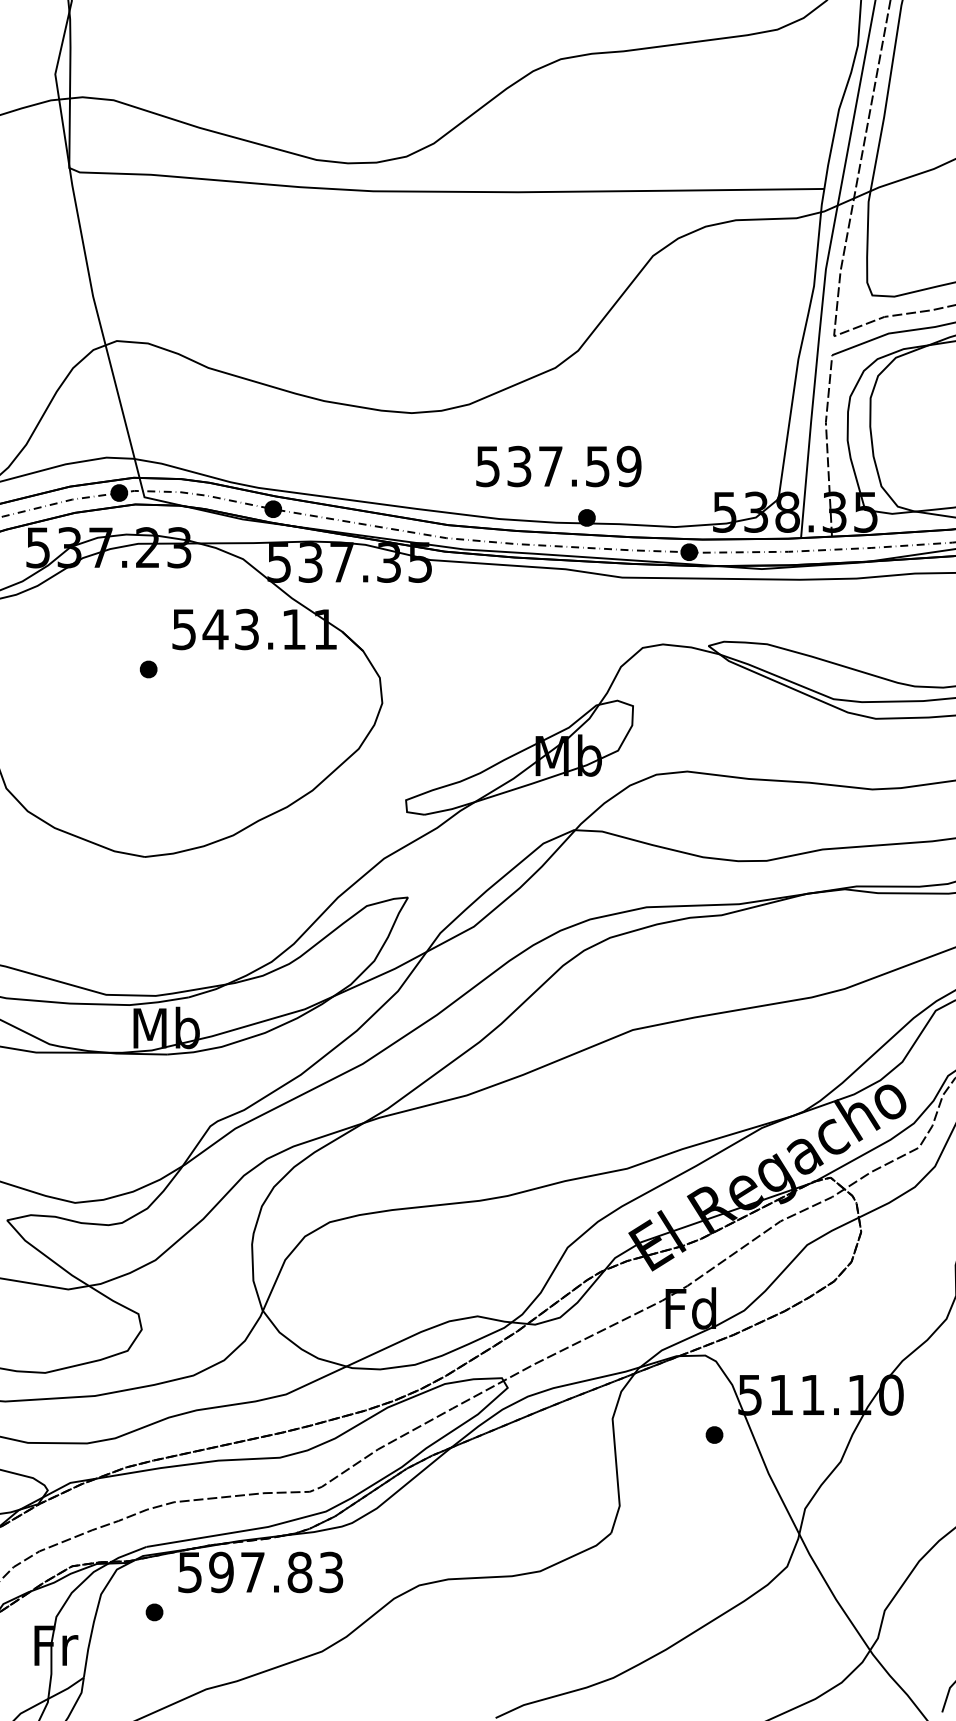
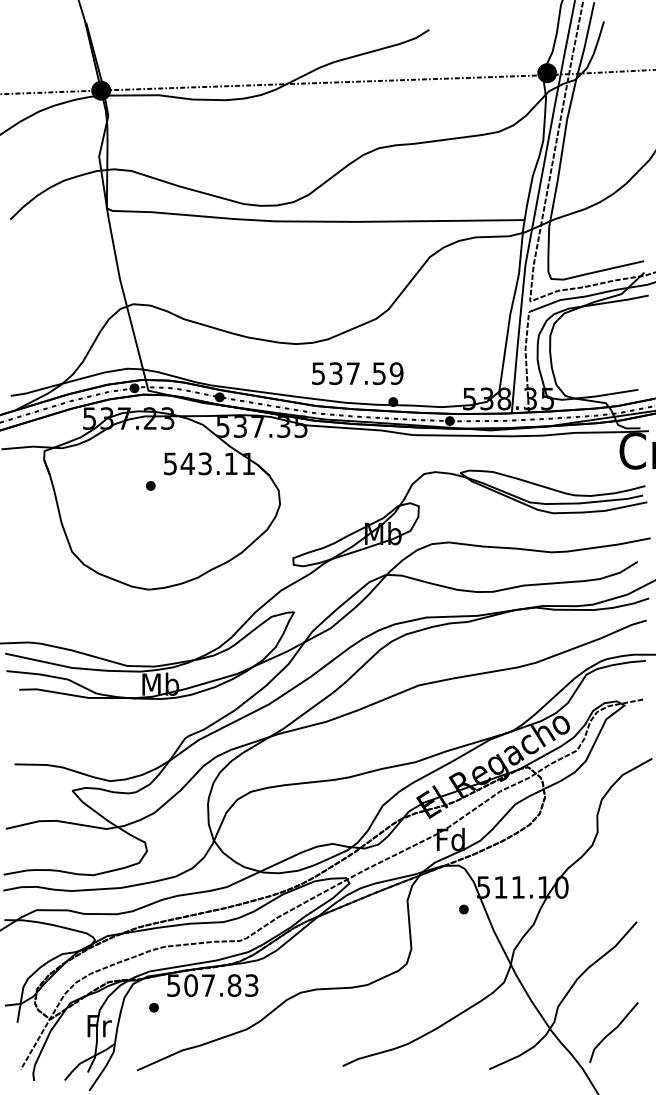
text: (558, 466) -> (357, 373), moved
text: (220, 1572) -> (190, 985), 597.83 -> 507.83

